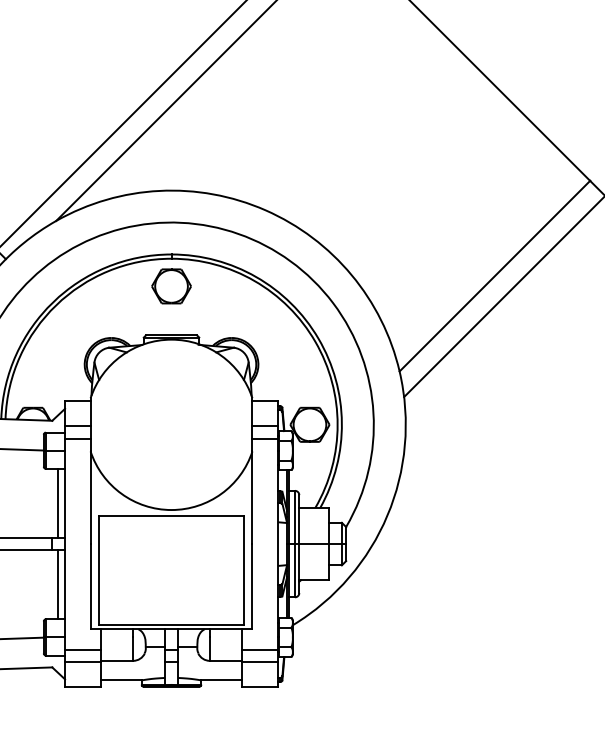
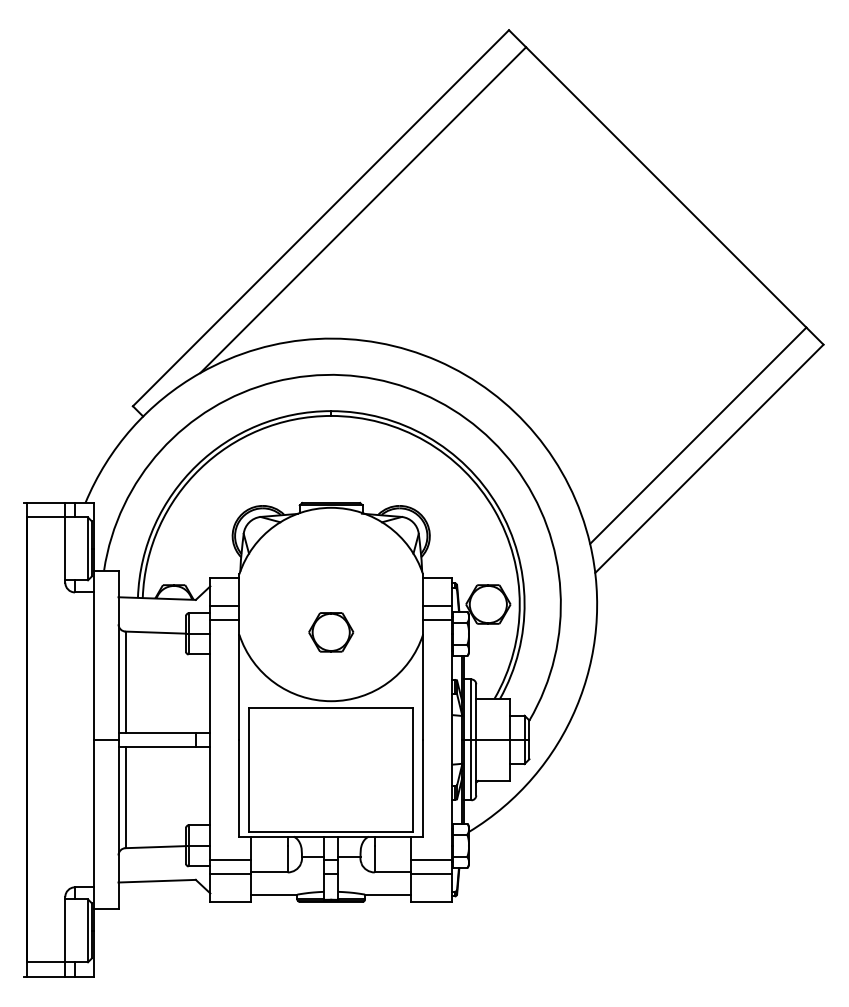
part: (171, 286) -> (331, 632), moved
line: (58, 503) -> (202, 693), removed
line: (58, 585) -> (202, 786), removed

